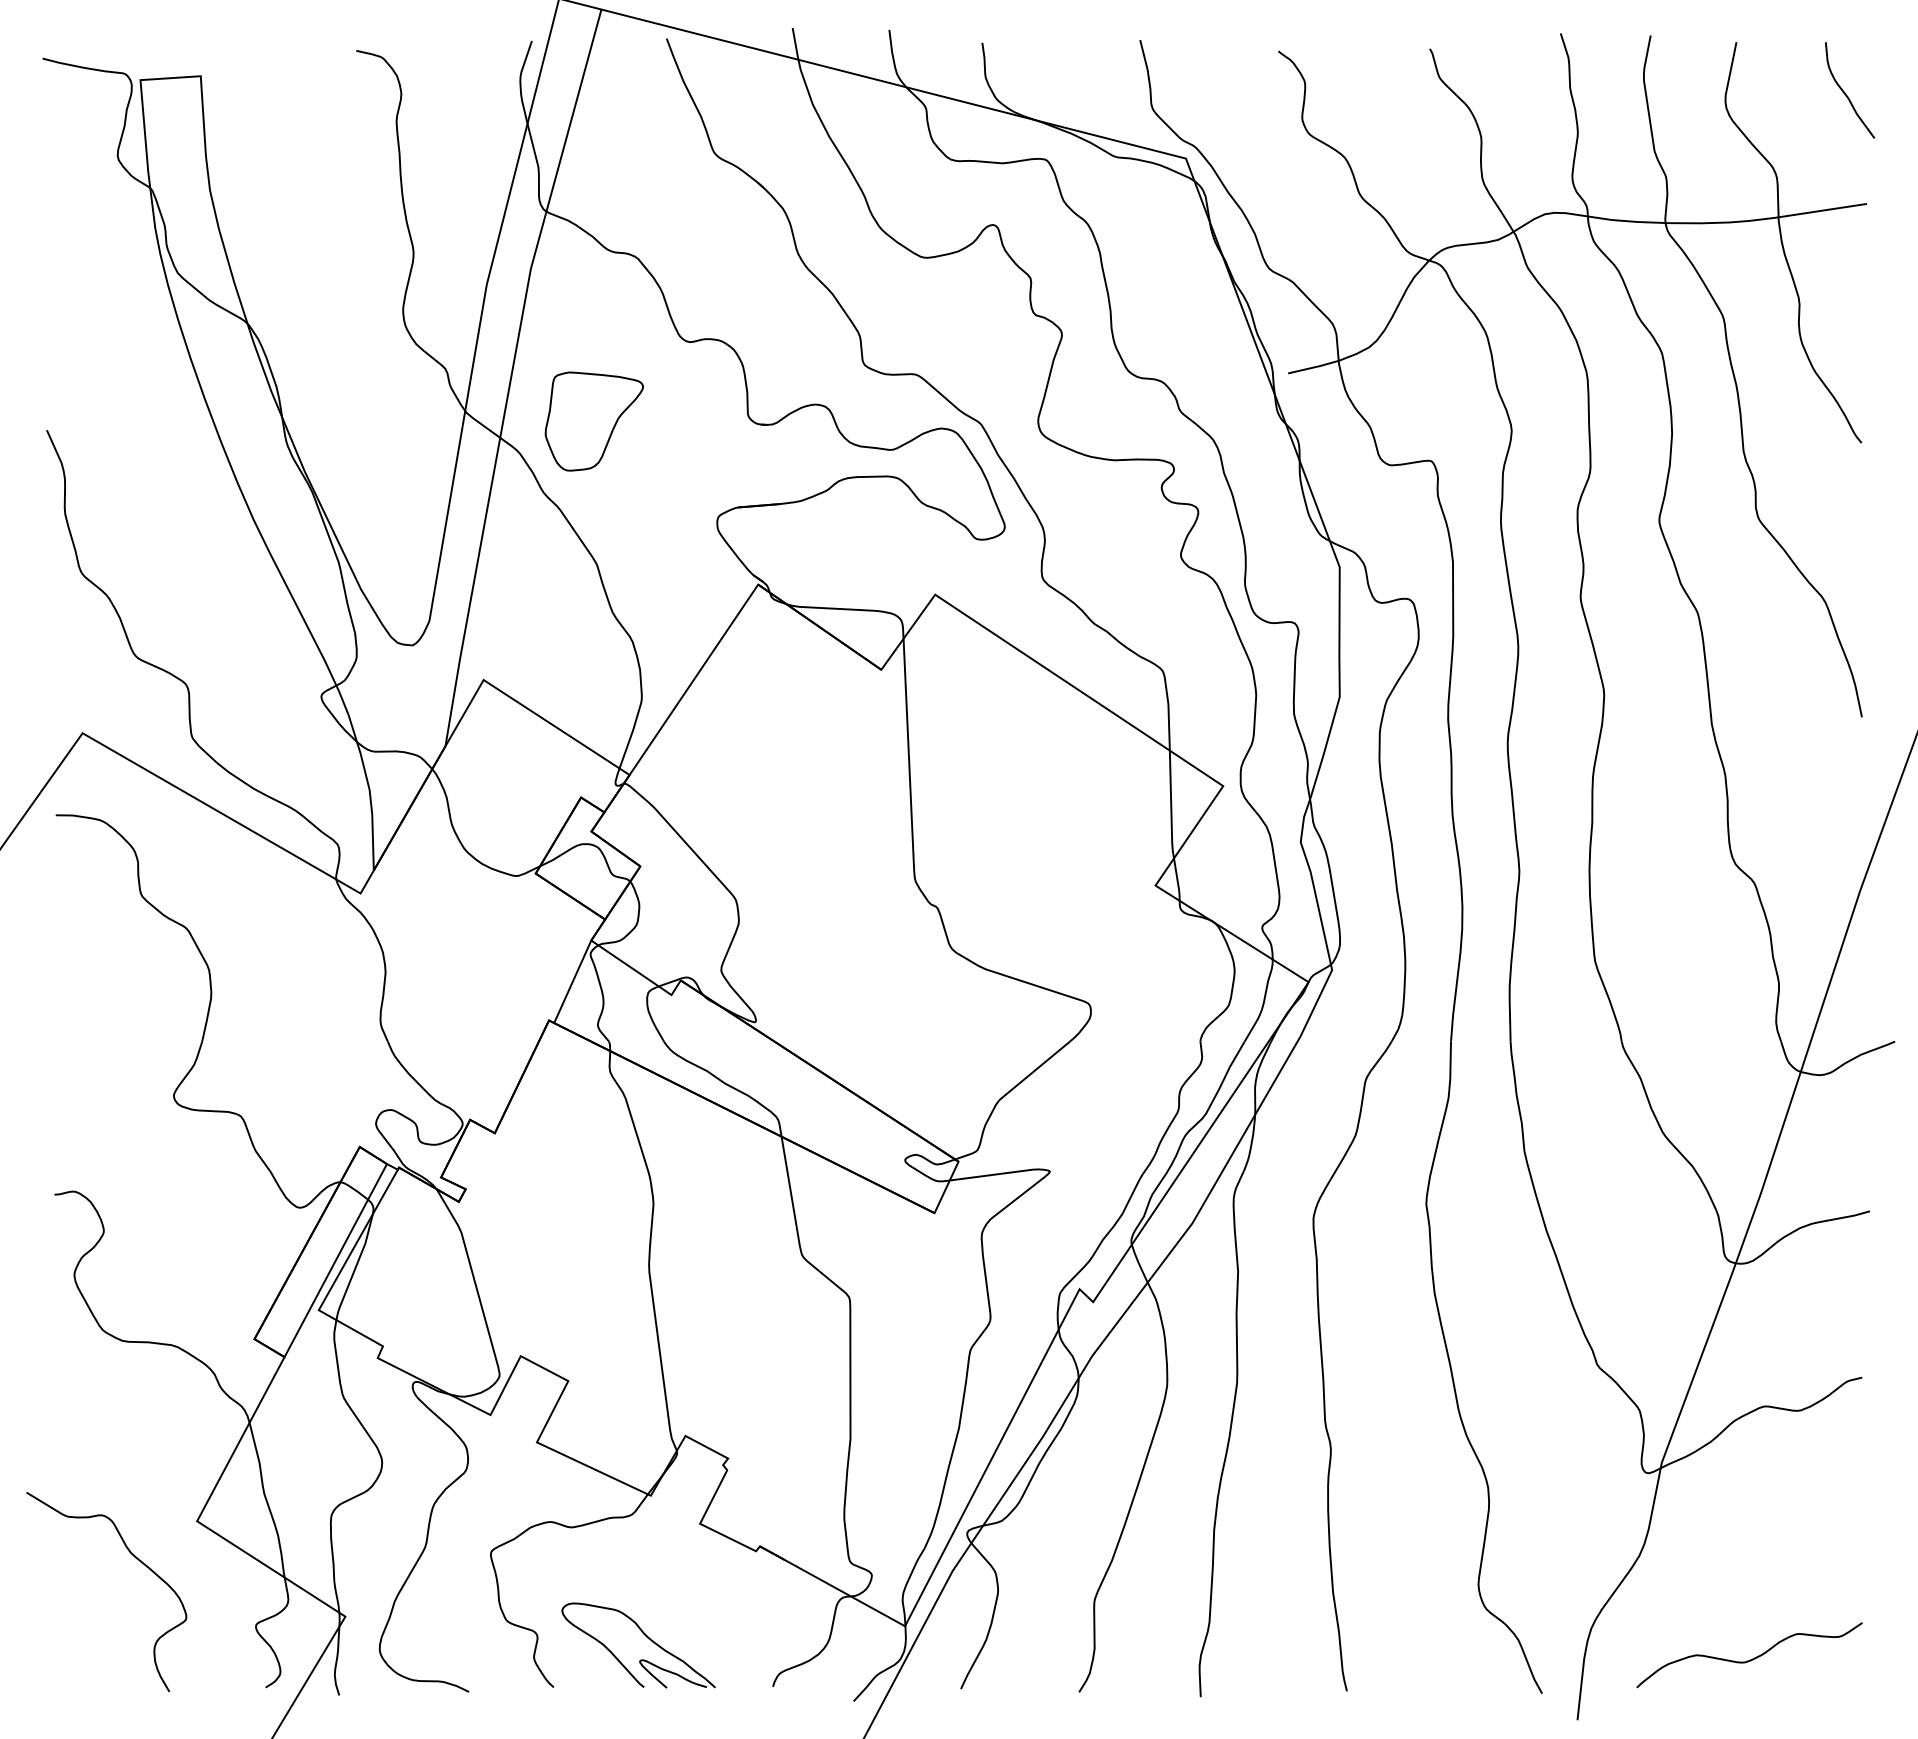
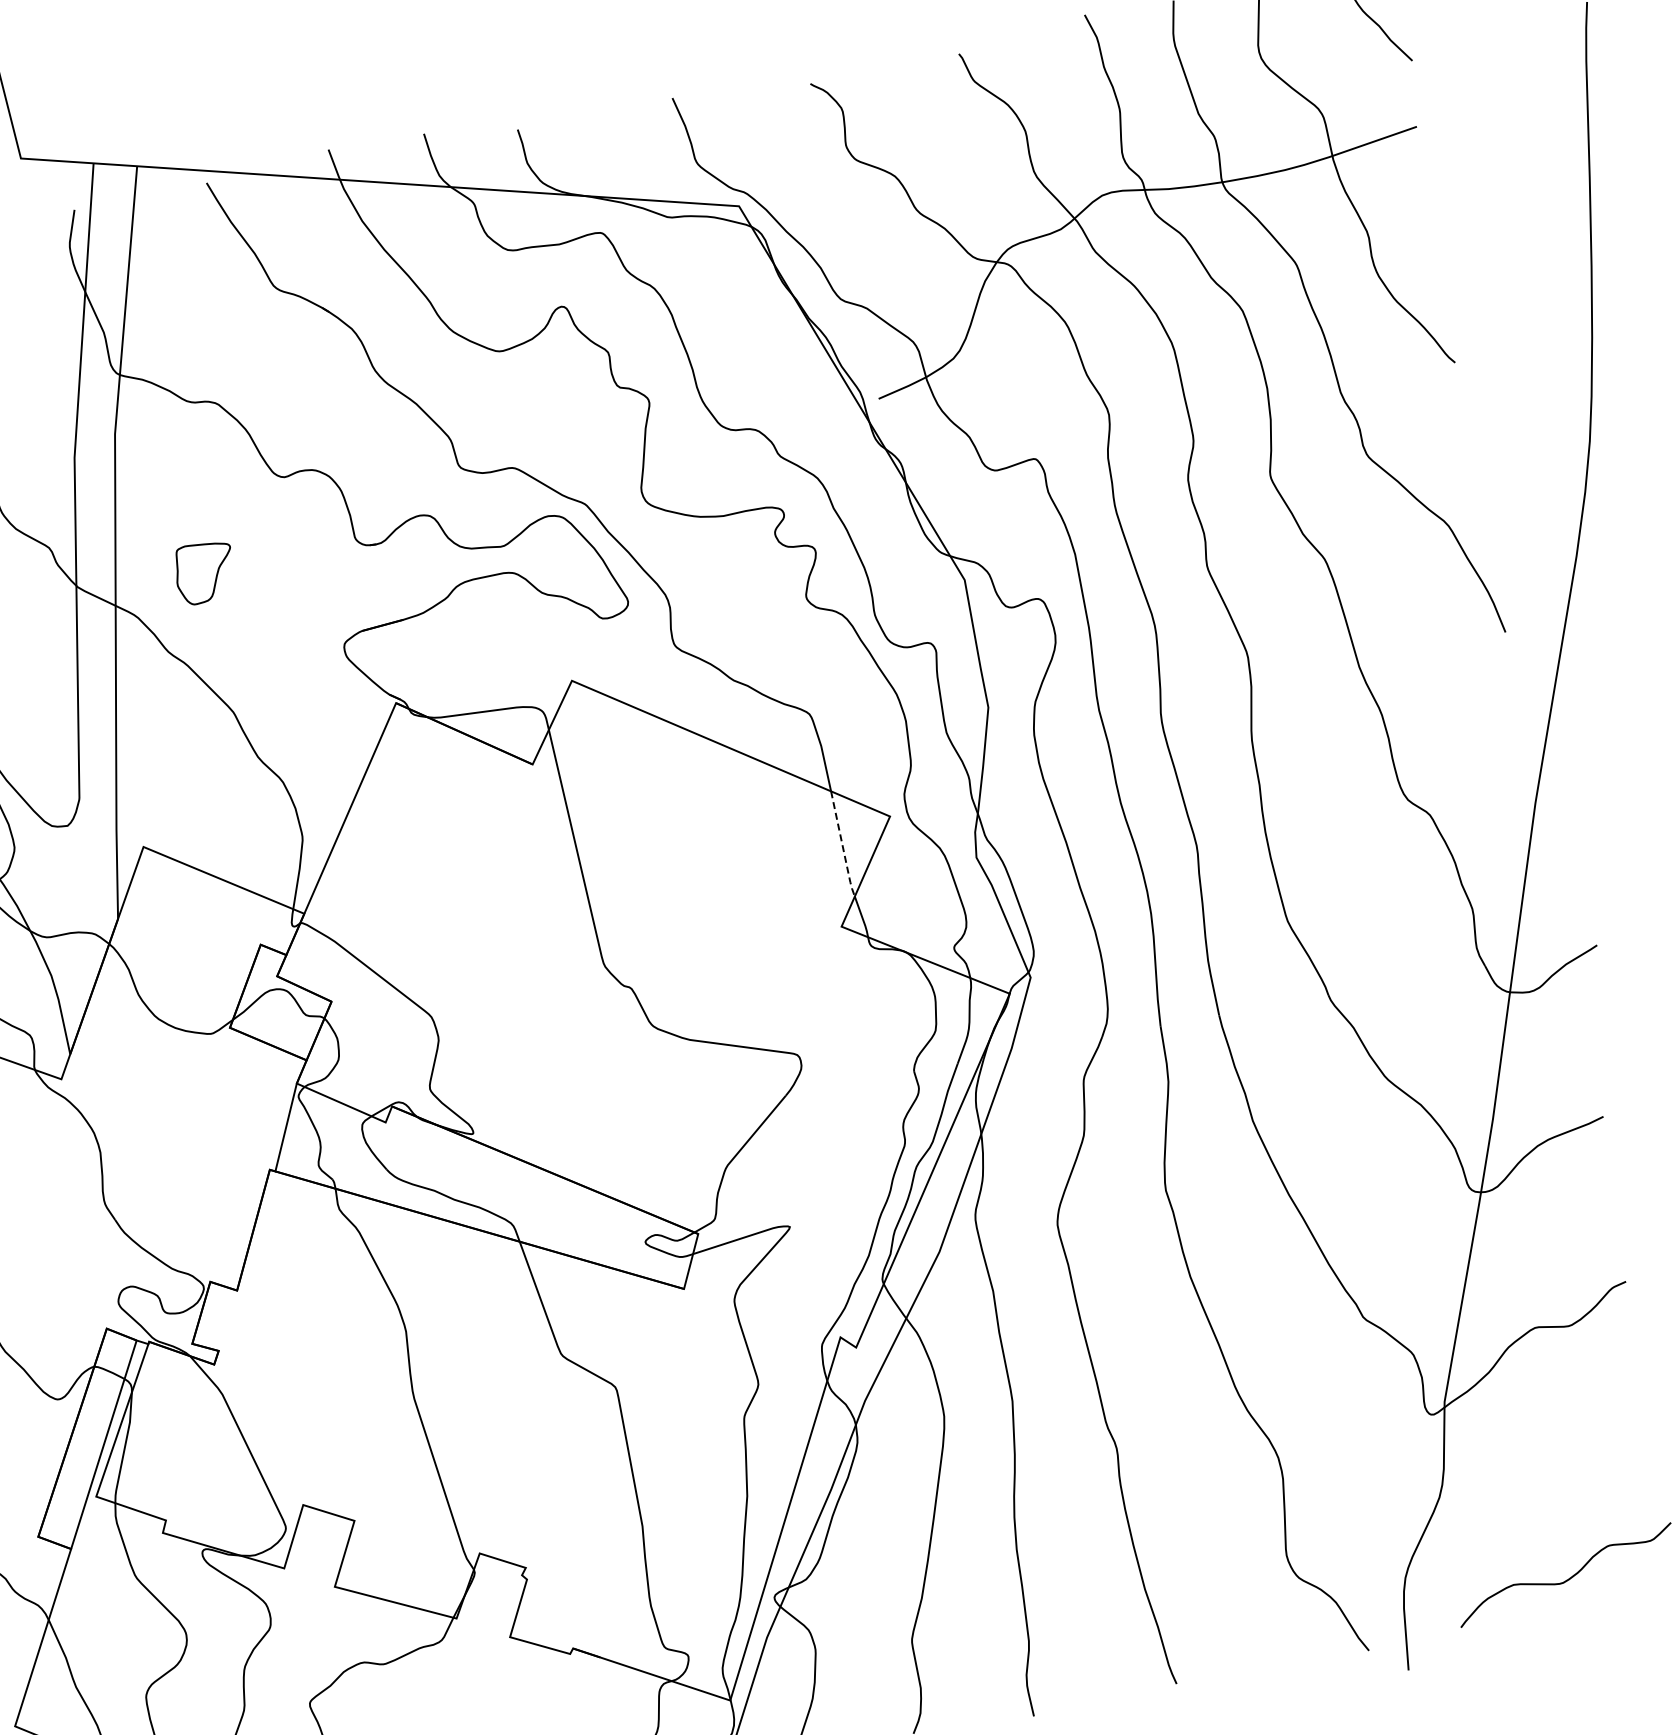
part: (593, 421) -> (204, 572), size x0.6
line: (1171, 806) -> (842, 845), solid -> dashed

